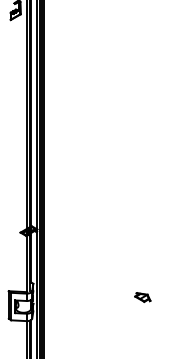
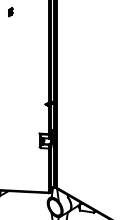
part: (142, 296) -> (106, 136), removed

